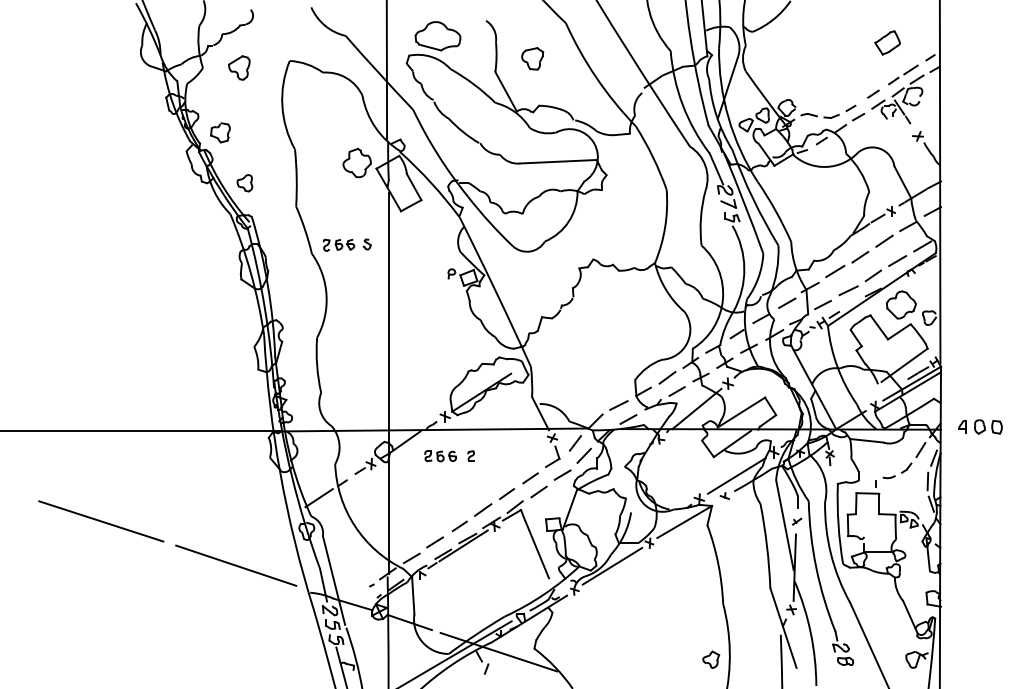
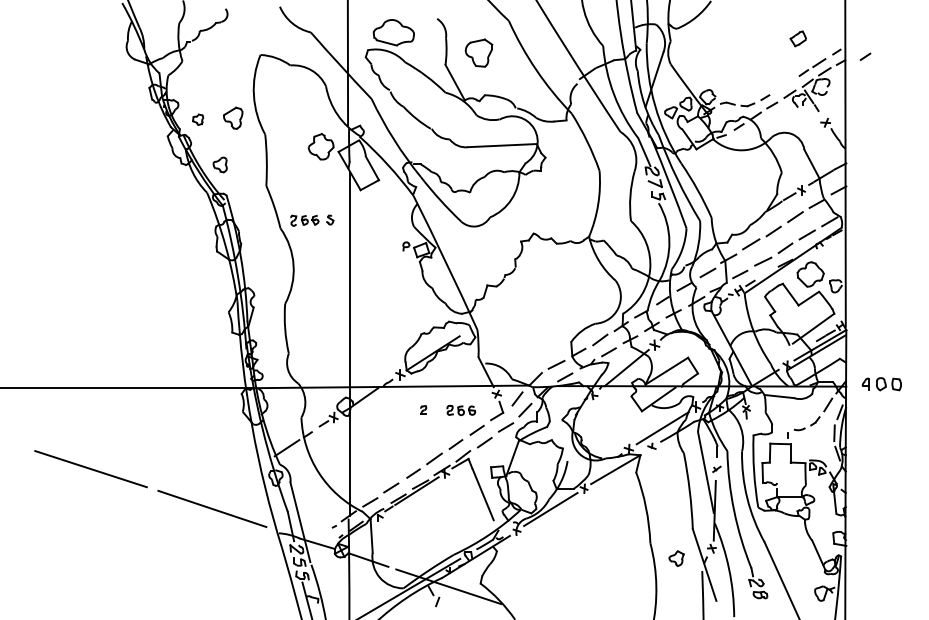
part: (887, 42) -> (798, 38), size x0.7
part: (532, 58) -> (478, 52), size x1.4
part: (239, 67) -> (233, 117), moved
line: (873, 93) -> (865, 56), moved
part: (219, 132) -> (197, 119), size x0.6
part: (440, 456) -> (461, 410), moved
part: (711, 659) -> (676, 558), moved

